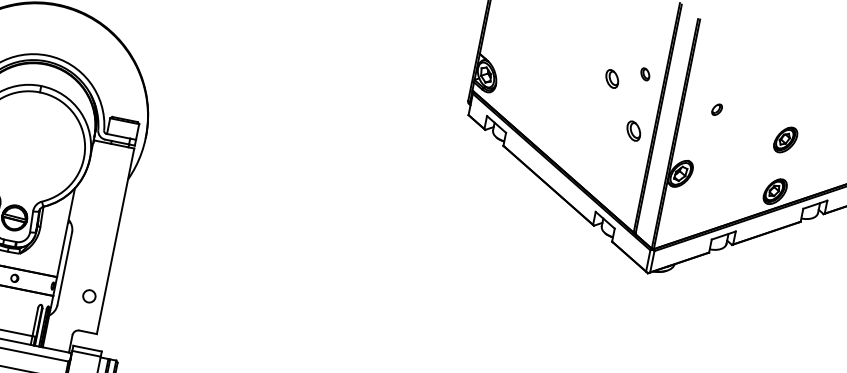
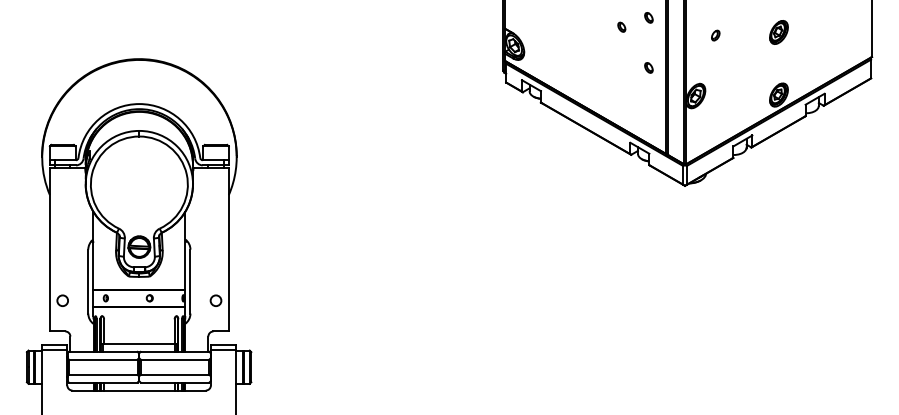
part: (612, 77) -> (621, 26), size x0.62
part: (633, 130) -> (648, 67), size x0.62
part: (785, 139) -> (778, 32), moved

